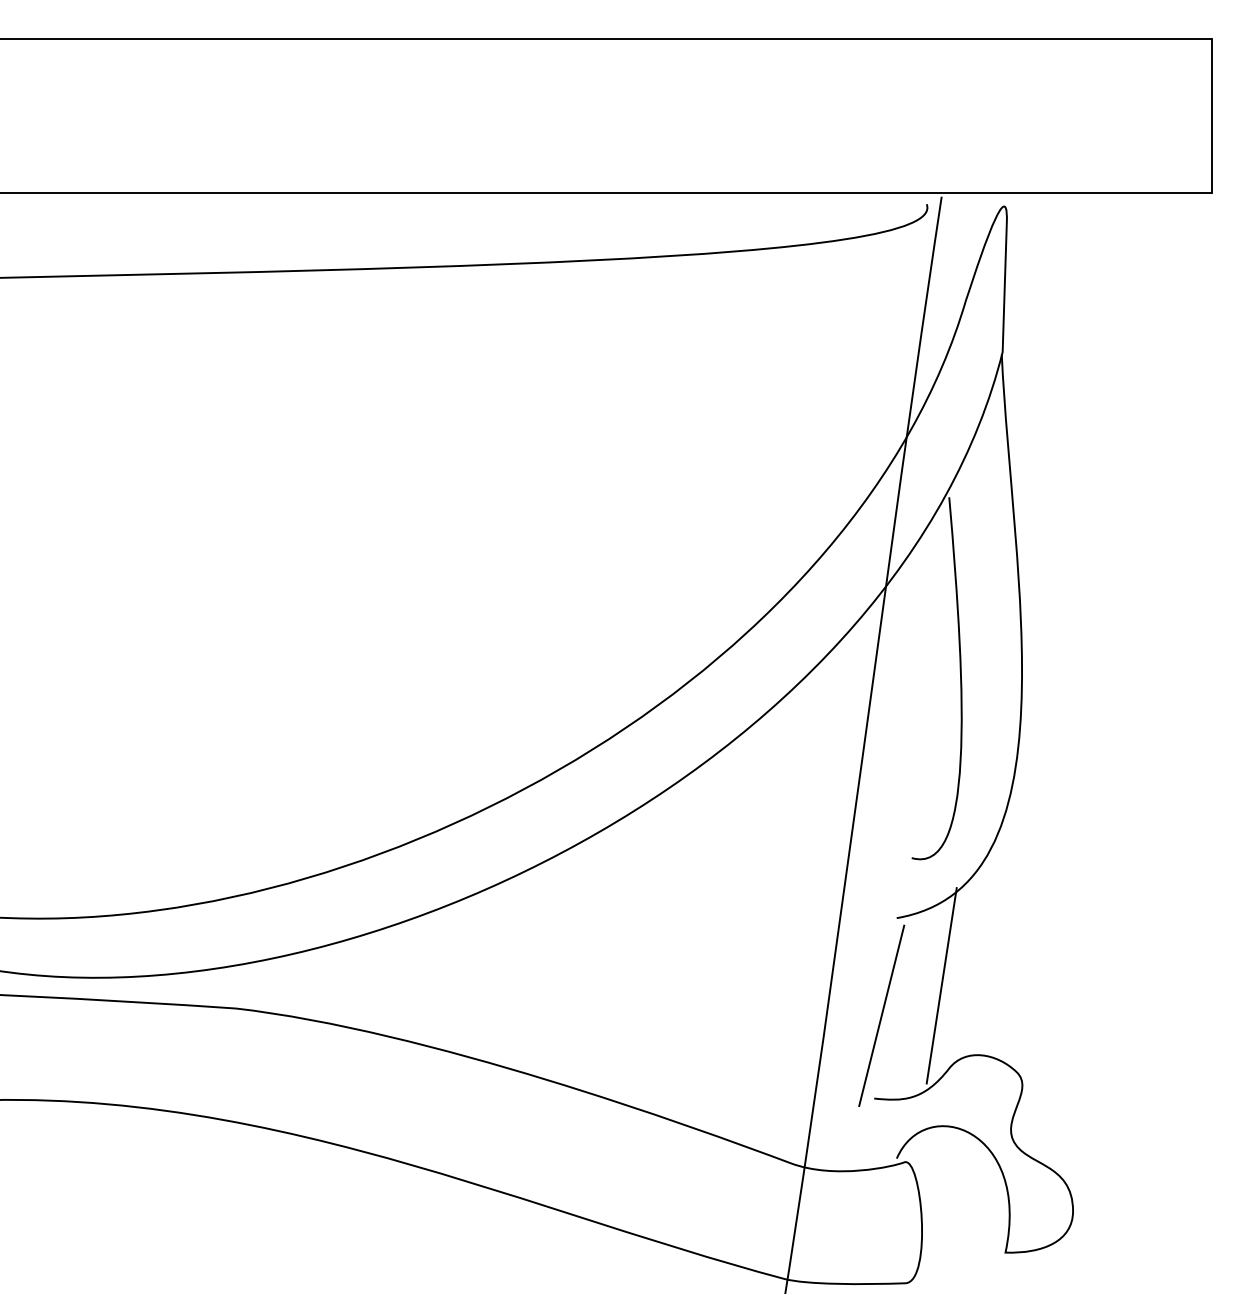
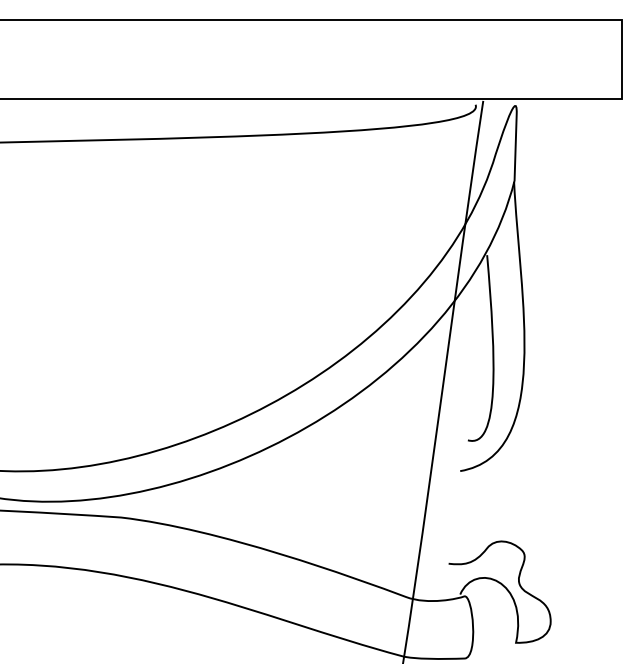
line: (942, 985) -> (483, 505), removed
line: (881, 1016) -> (452, 521), removed

